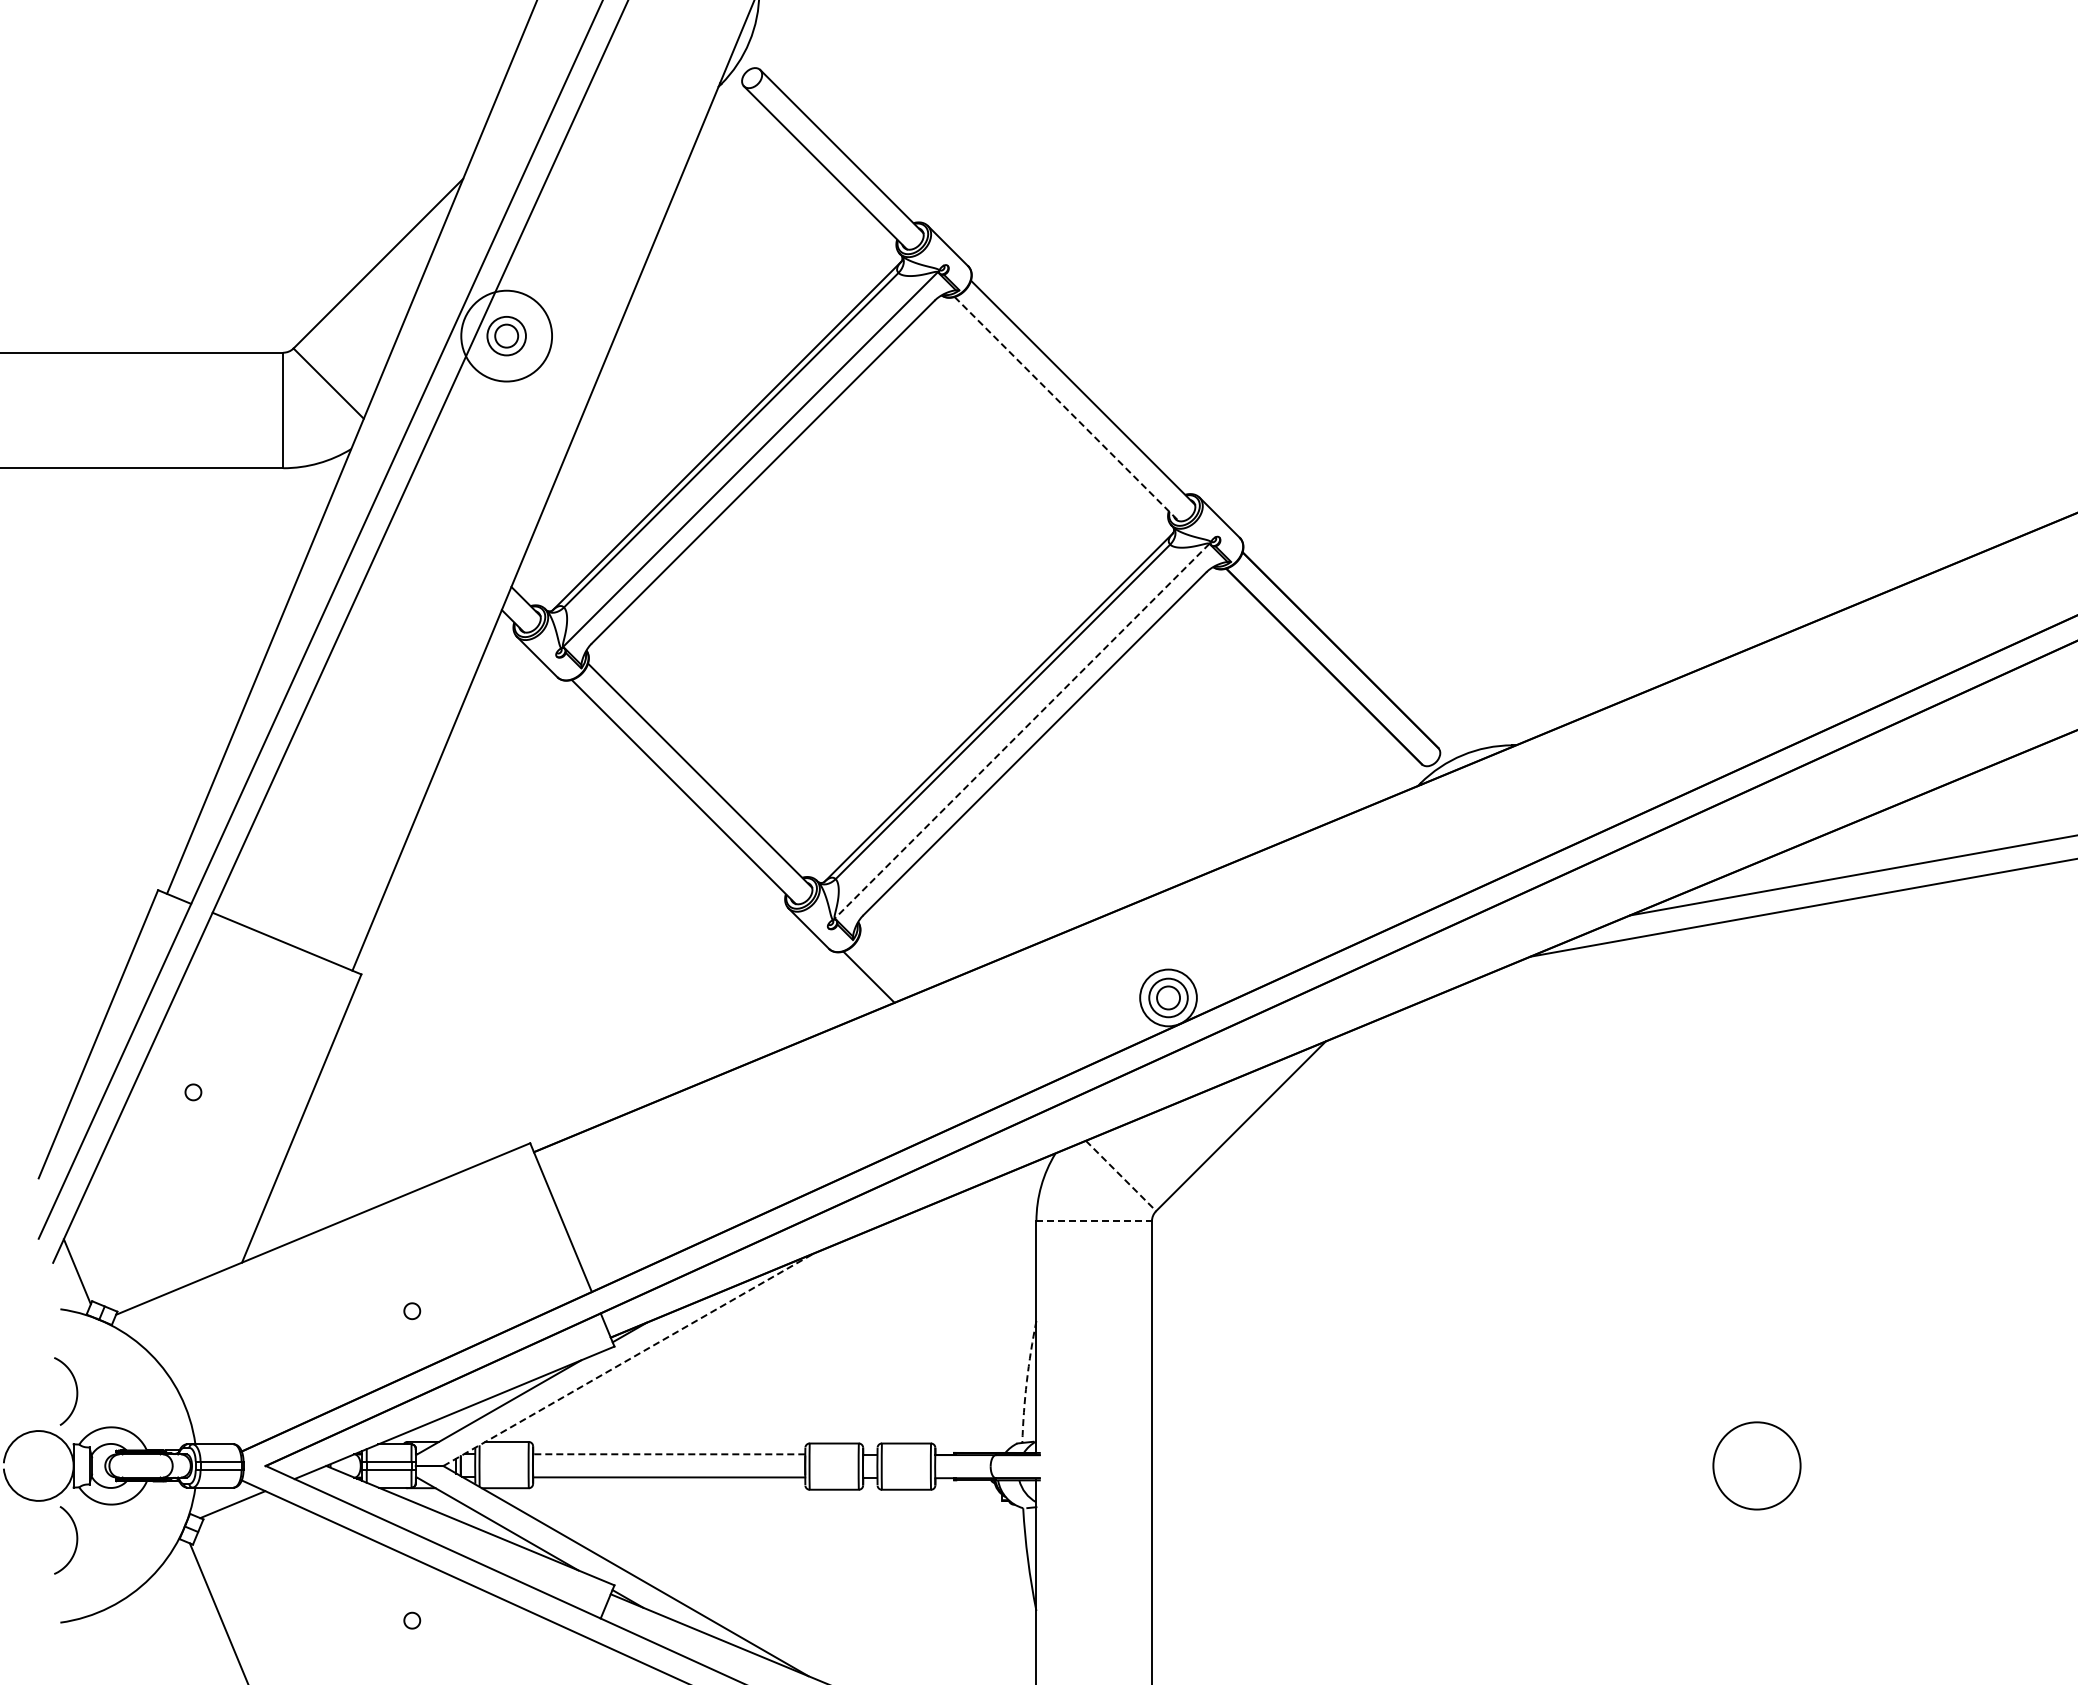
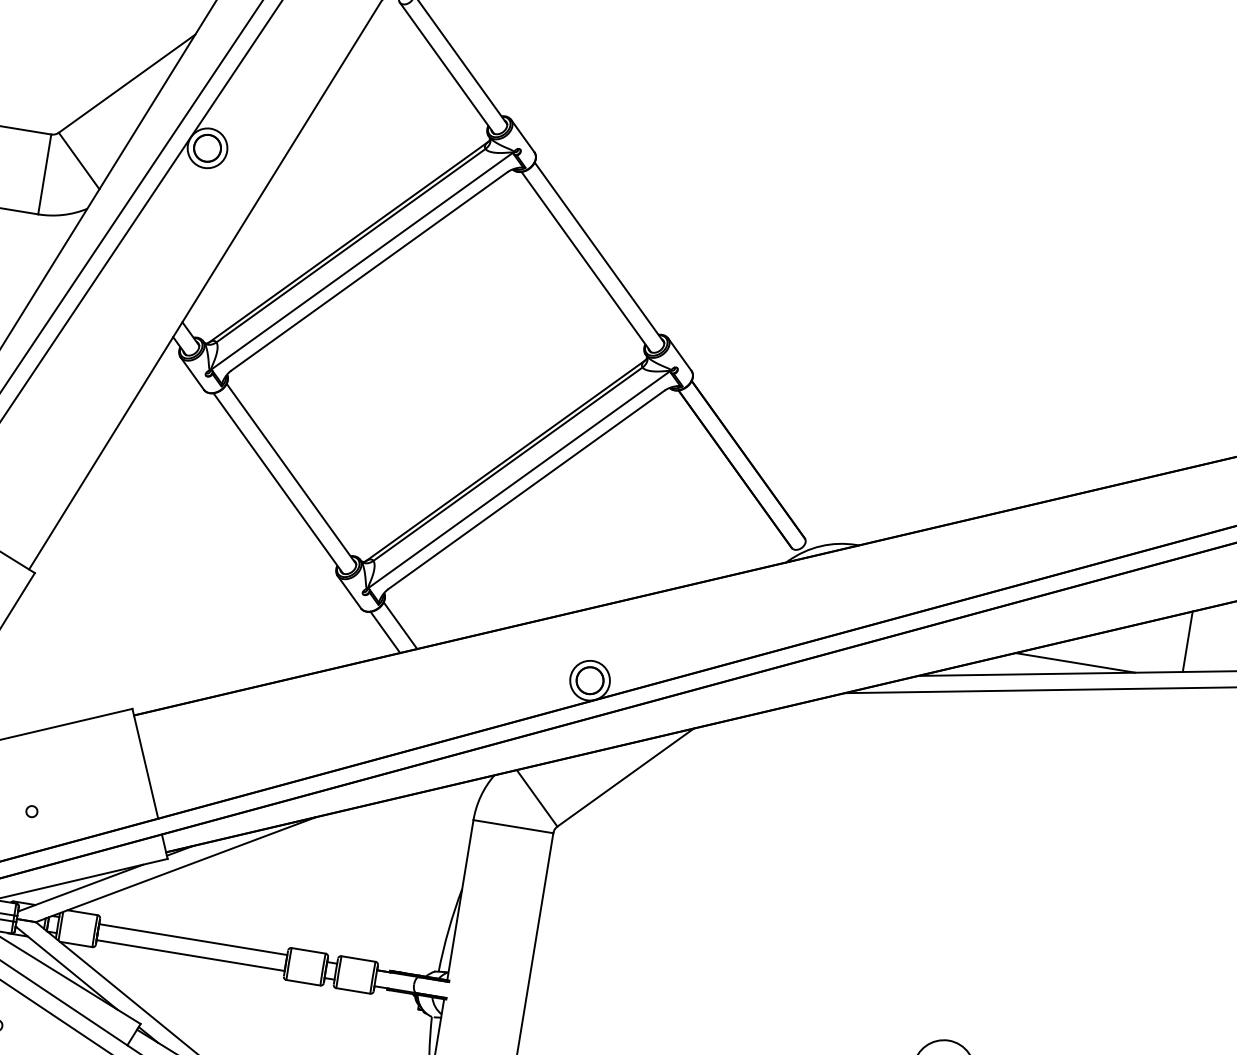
circle: (506, 335) -> (207, 147), size x0.62
circle: (506, 335) -> (207, 147), size x1.67
line: (1067, 409) -> (586, 262), dashed -> solid
line: (1022, 731) -> (519, 479), dashed -> solid
line: (2001, 804) -> (1187, 641), added
line: (1847, 860) -> (1074, 662), added
line: (888, 964) -> (400, 625), added
circle: (1168, 997) -> (590, 680), size x1.67
line: (1121, 1175) -> (537, 798), dashed -> solid
line: (1094, 1221) -> (513, 826), dashed -> solid
line: (628, 1359) -> (175, 869), dashed -> solid
arc: (1026, 1381) -> (448, 929), dashed -> solid
line: (668, 1454) -> (192, 939), dashed -> solid

